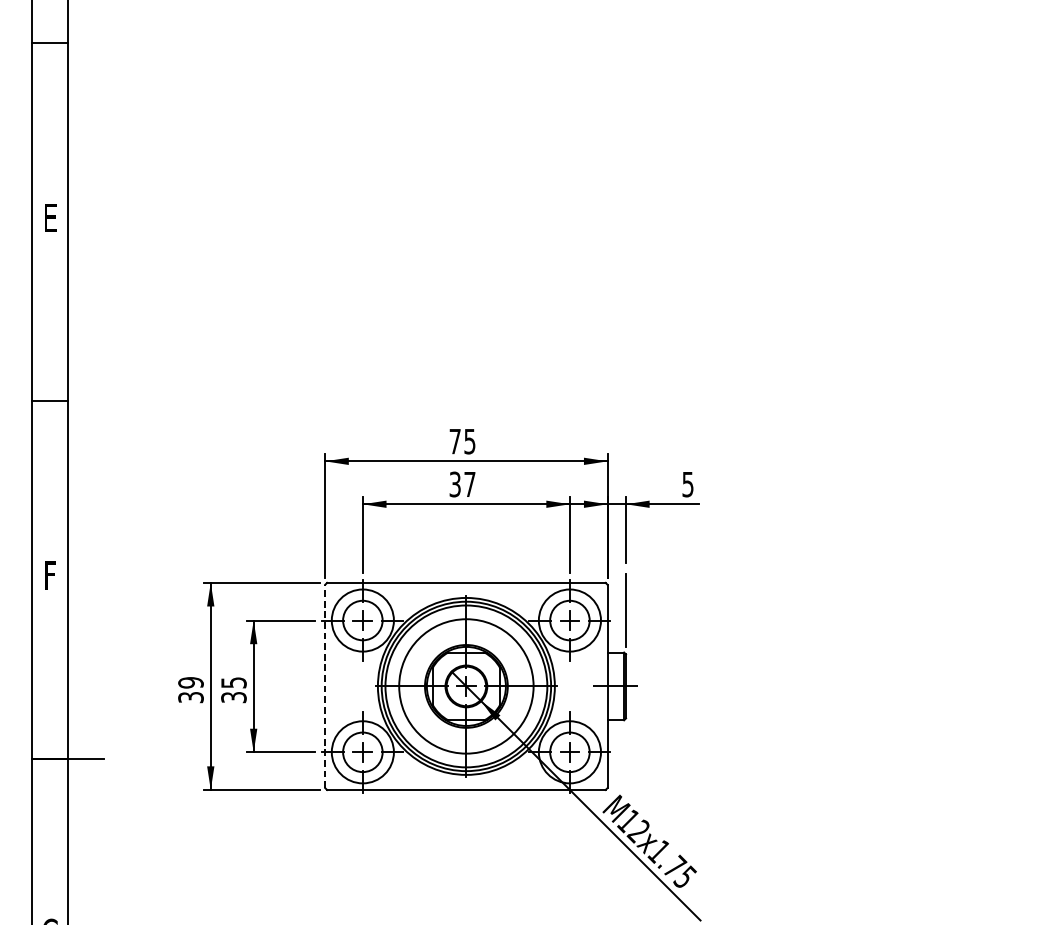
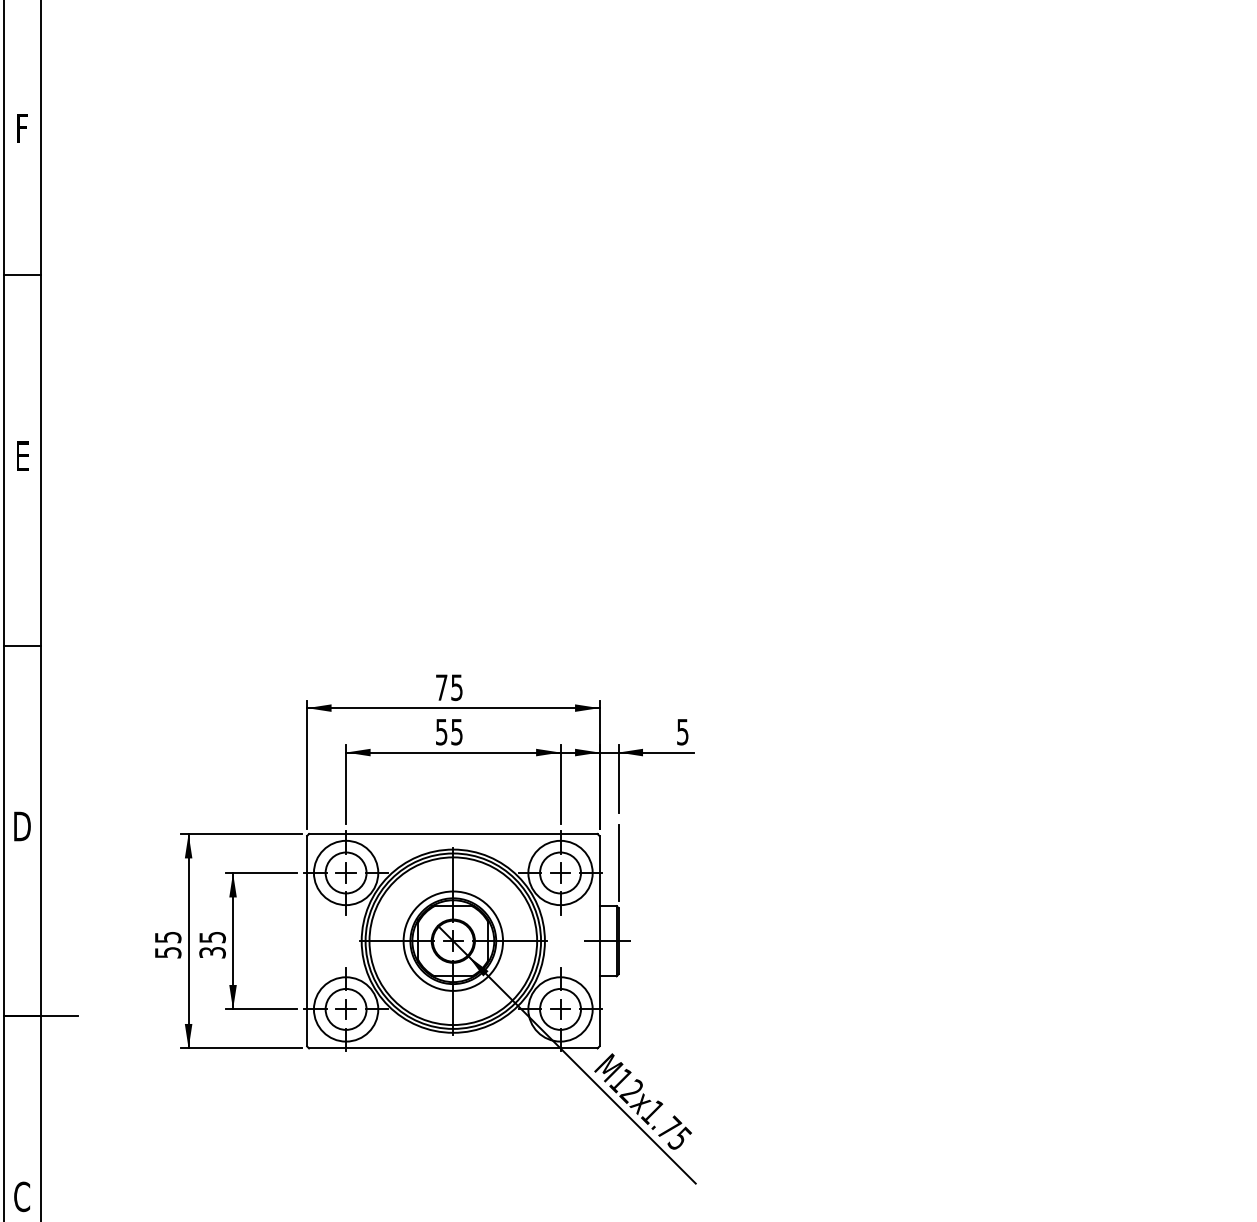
text: (462, 483) -> (449, 731), 37 -> 55
text: (50, 575) -> (22, 826), F -> D
line: (325, 685) -> (307, 940), dashed -> solid
circle: (466, 685) -> (453, 940), size x0.71
text: (190, 689) -> (167, 944), 39 -> 55

